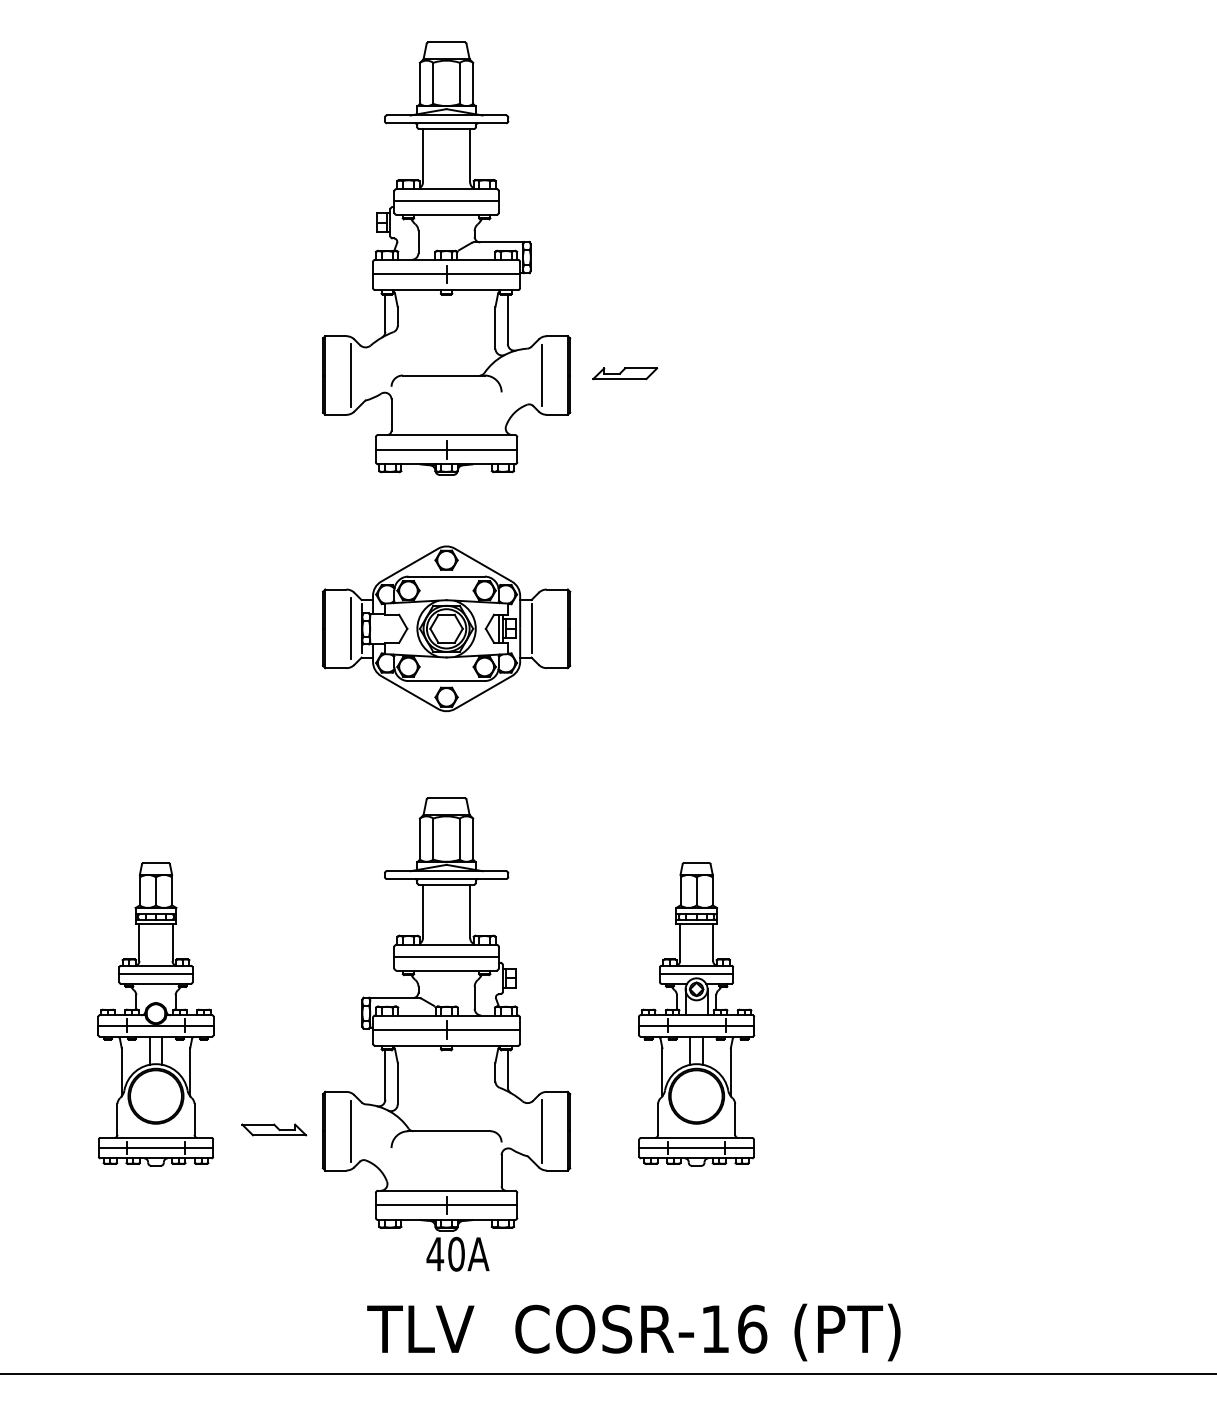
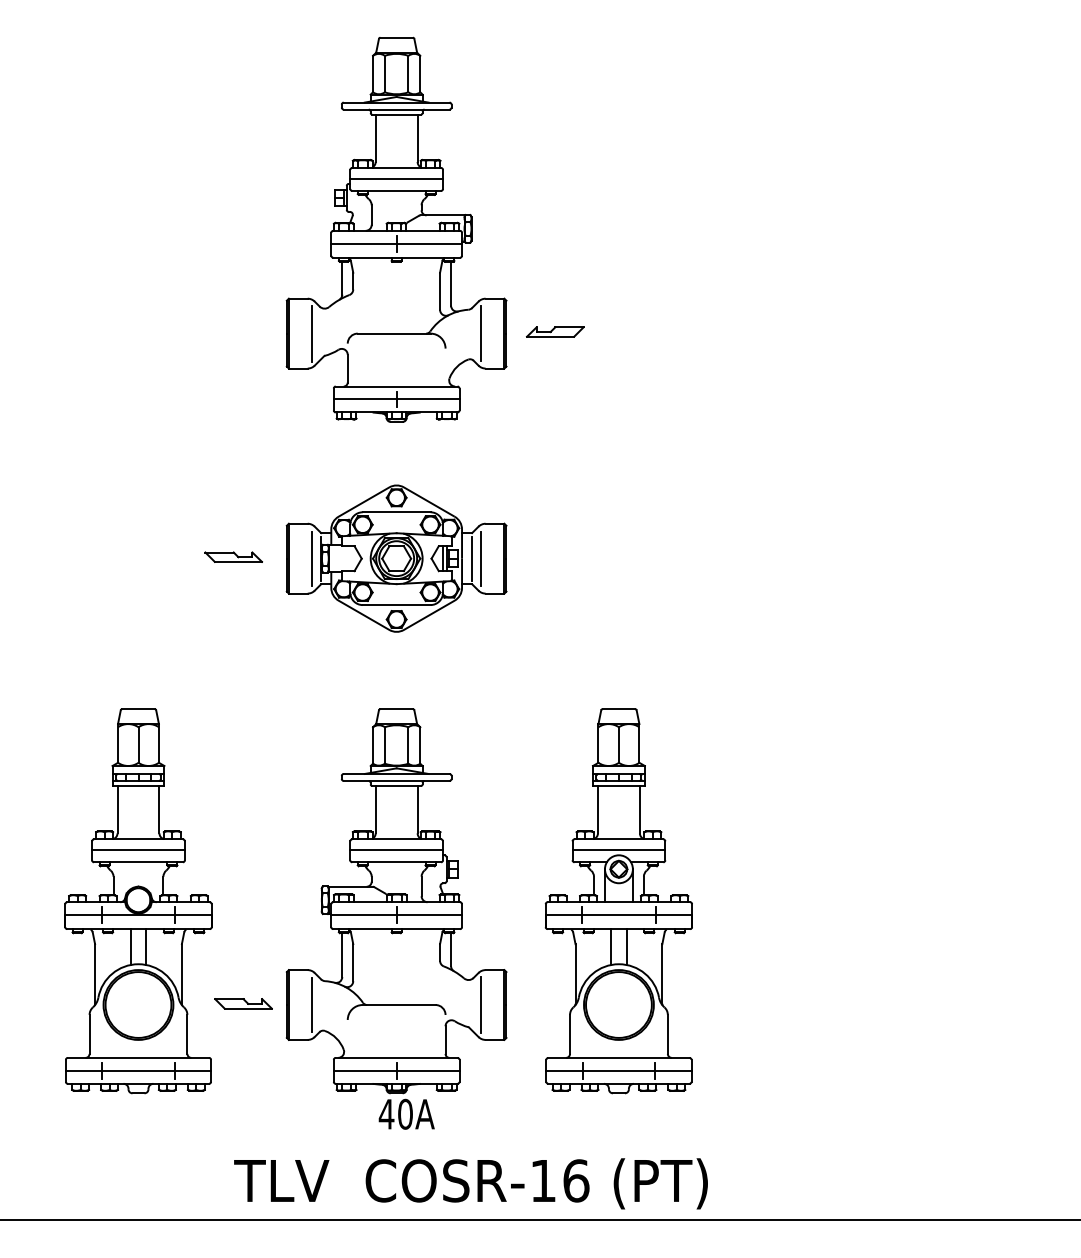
part: (262, 626) -> (233, 556), added
line: (542, 628) -> (481, 558), added
part: (156, 1014) -> (138, 901), size x1.43
part: (696, 1014) -> (618, 901), size x1.43
text: (633, 1332) -> (470, 1183), moved

